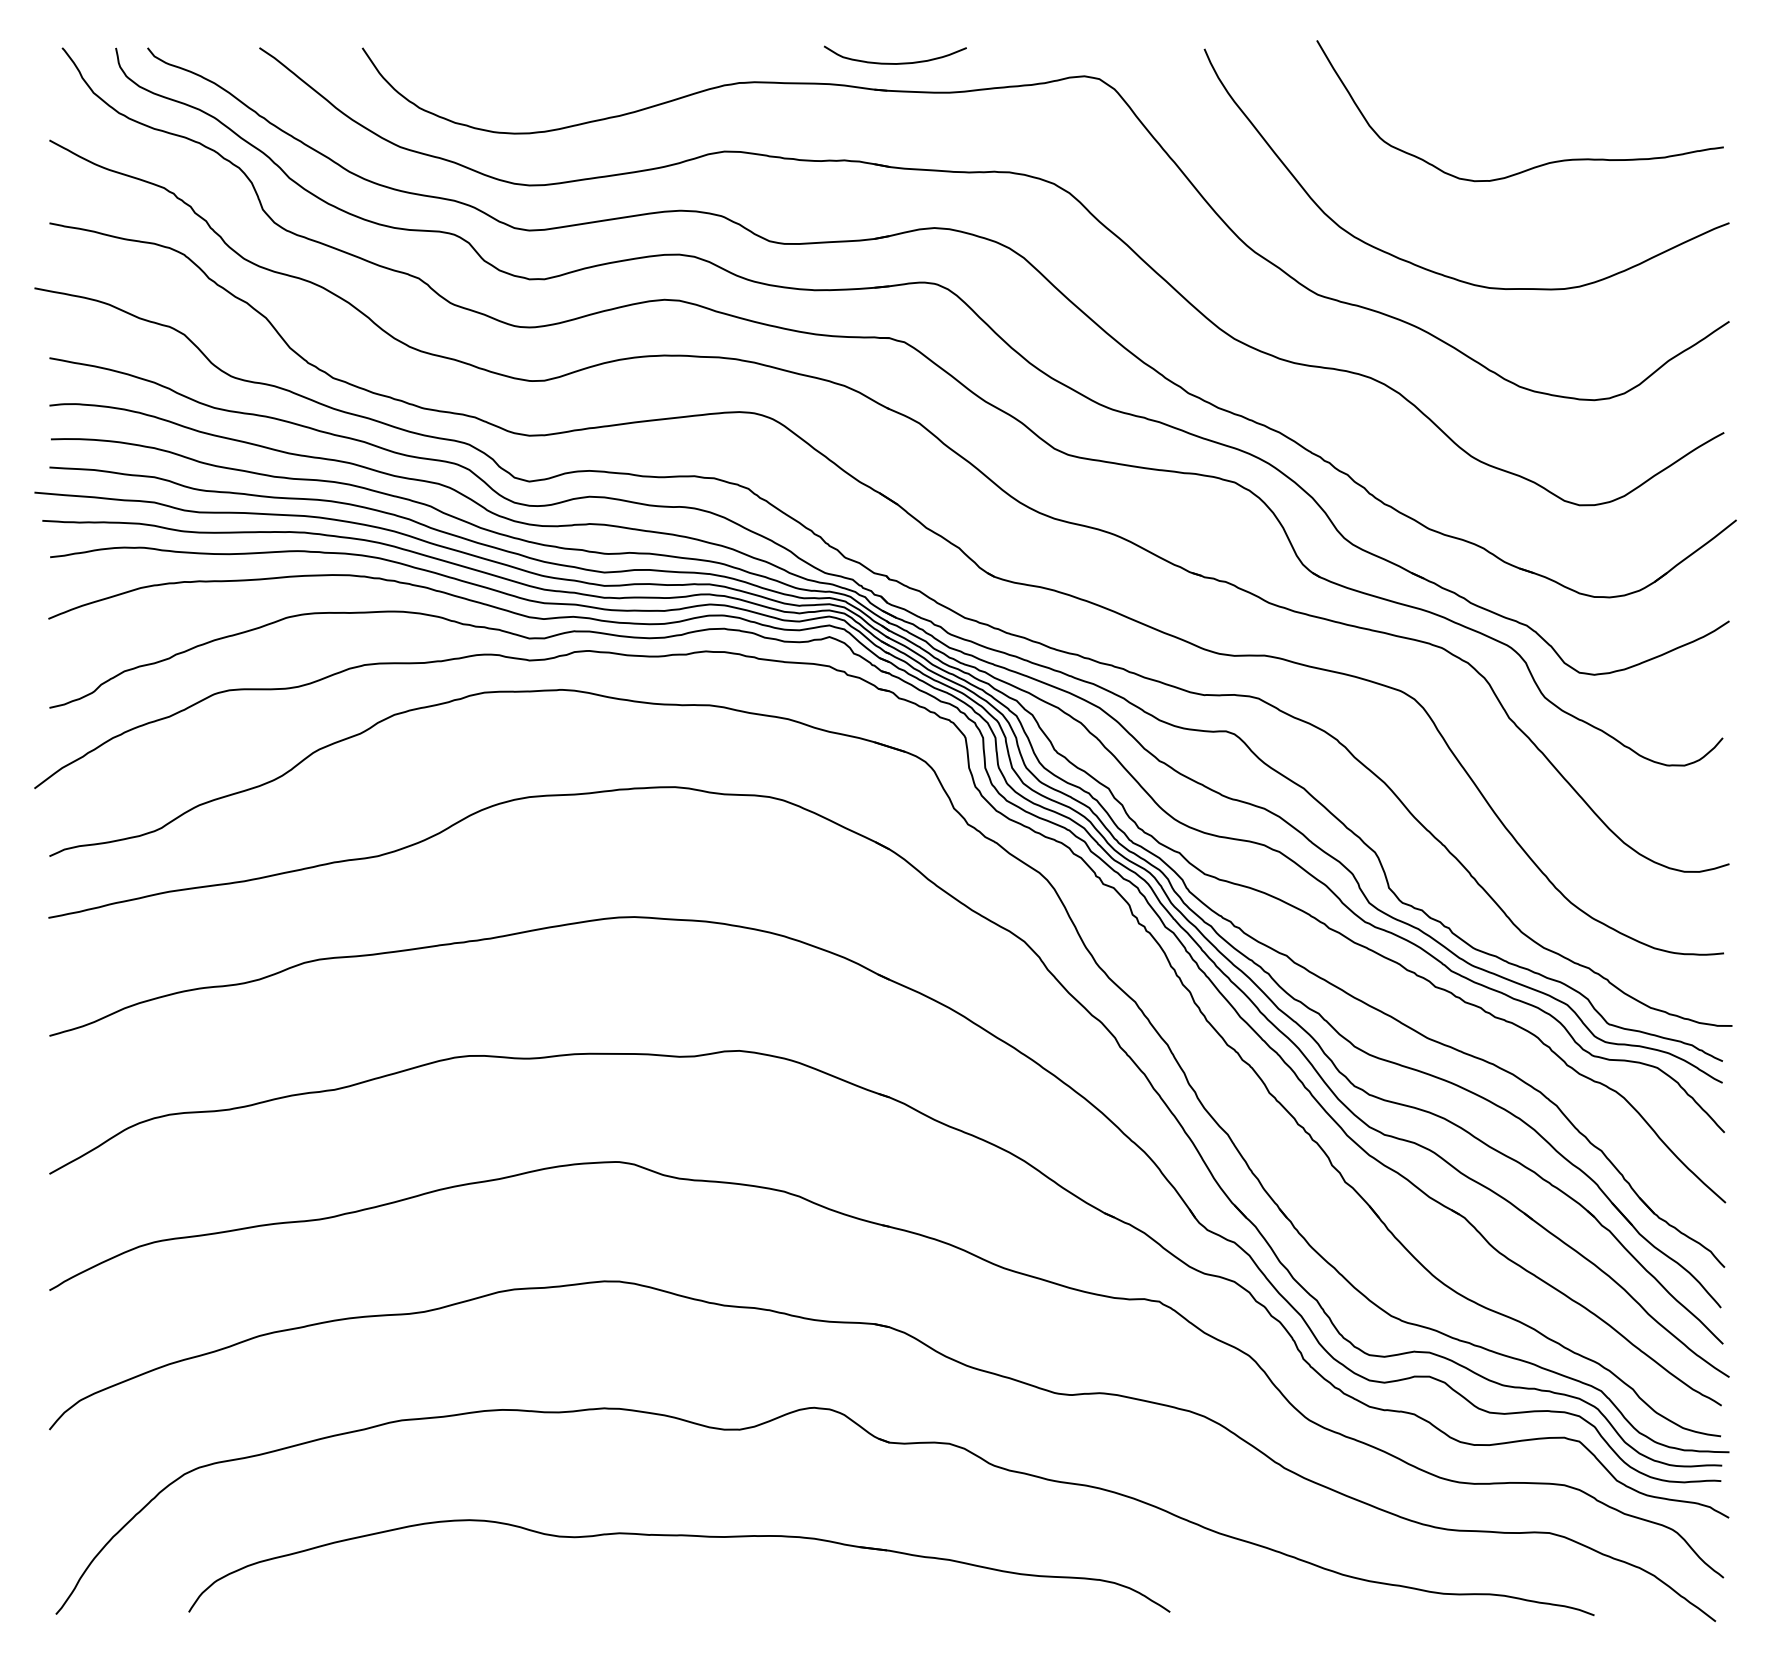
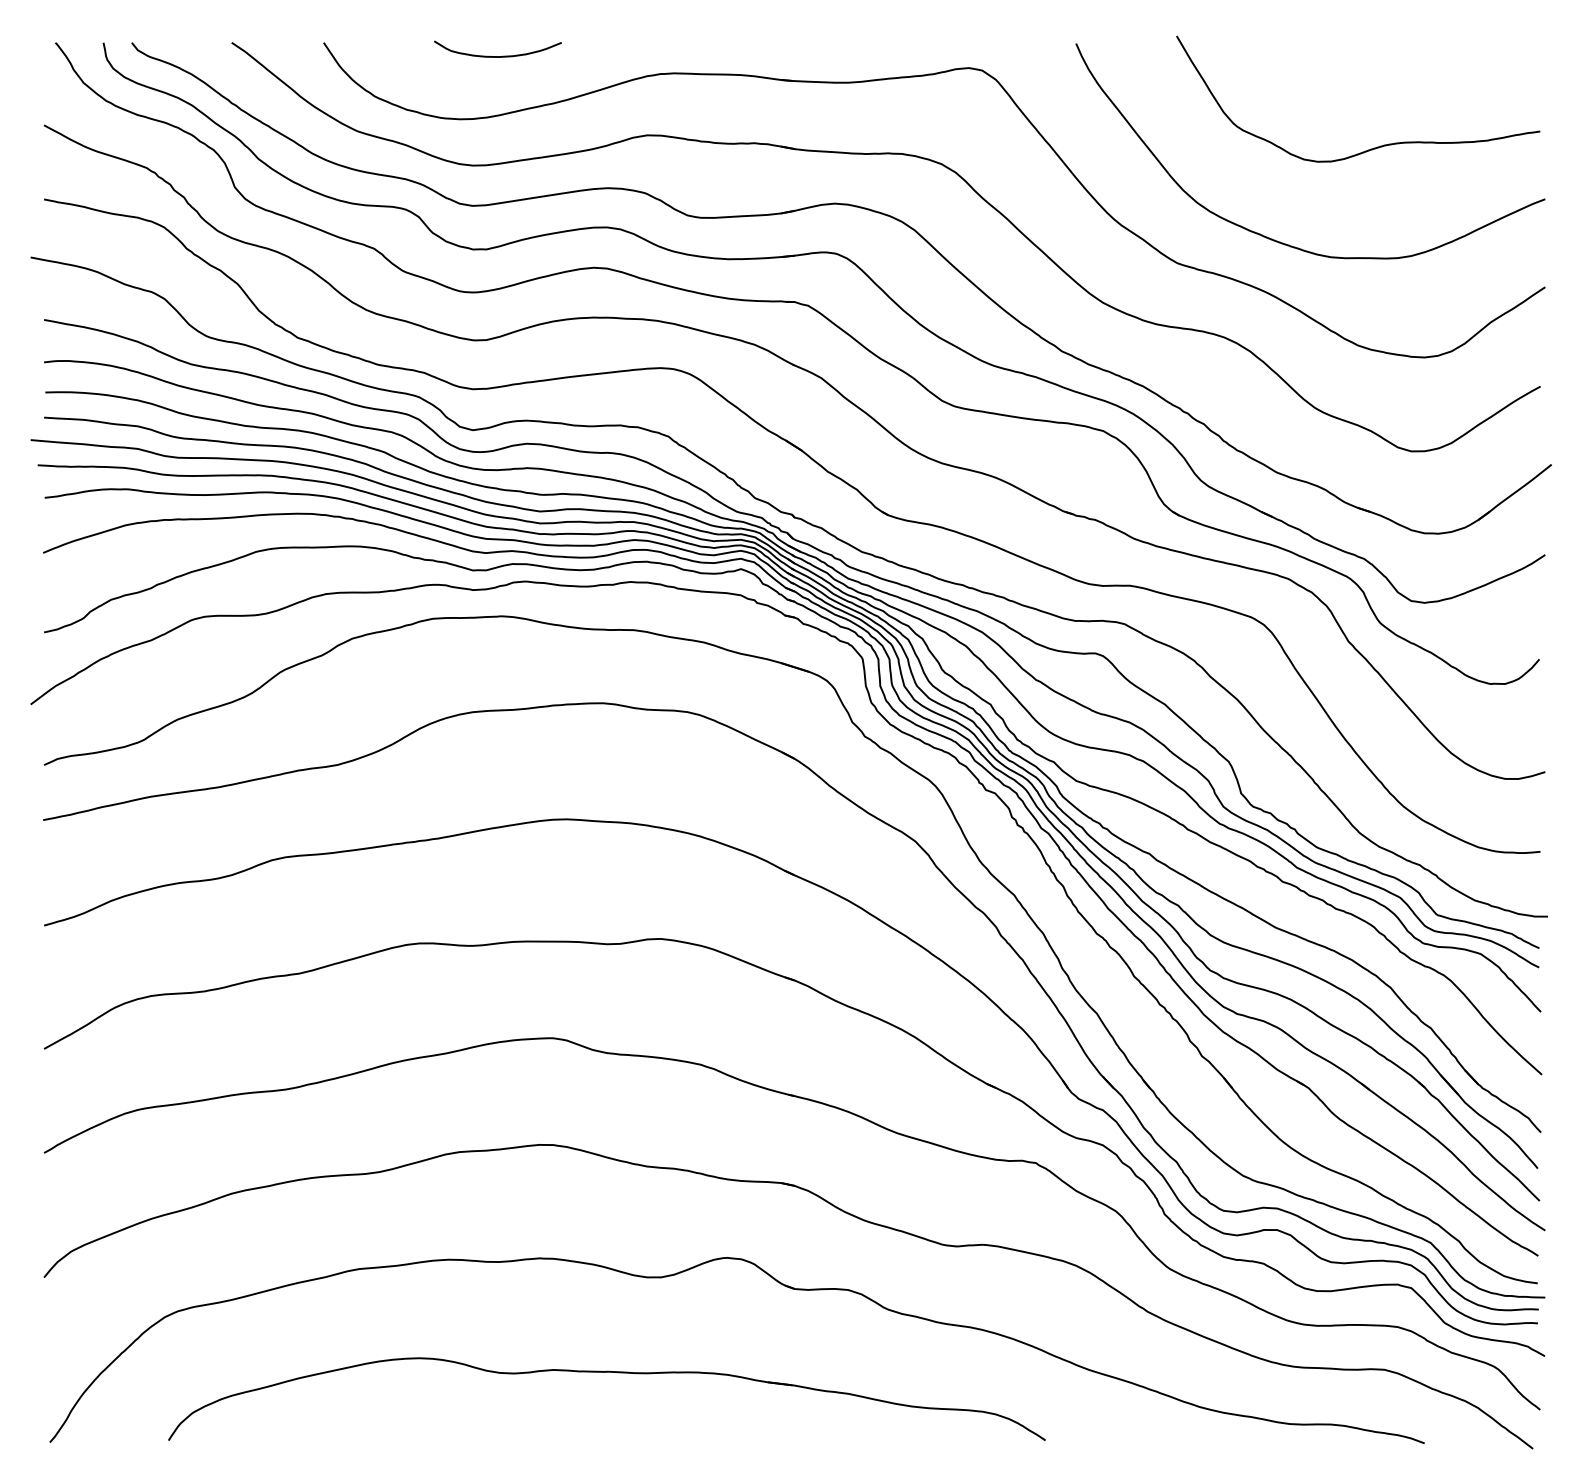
curve: (894, 63) -> (497, 56), moved

